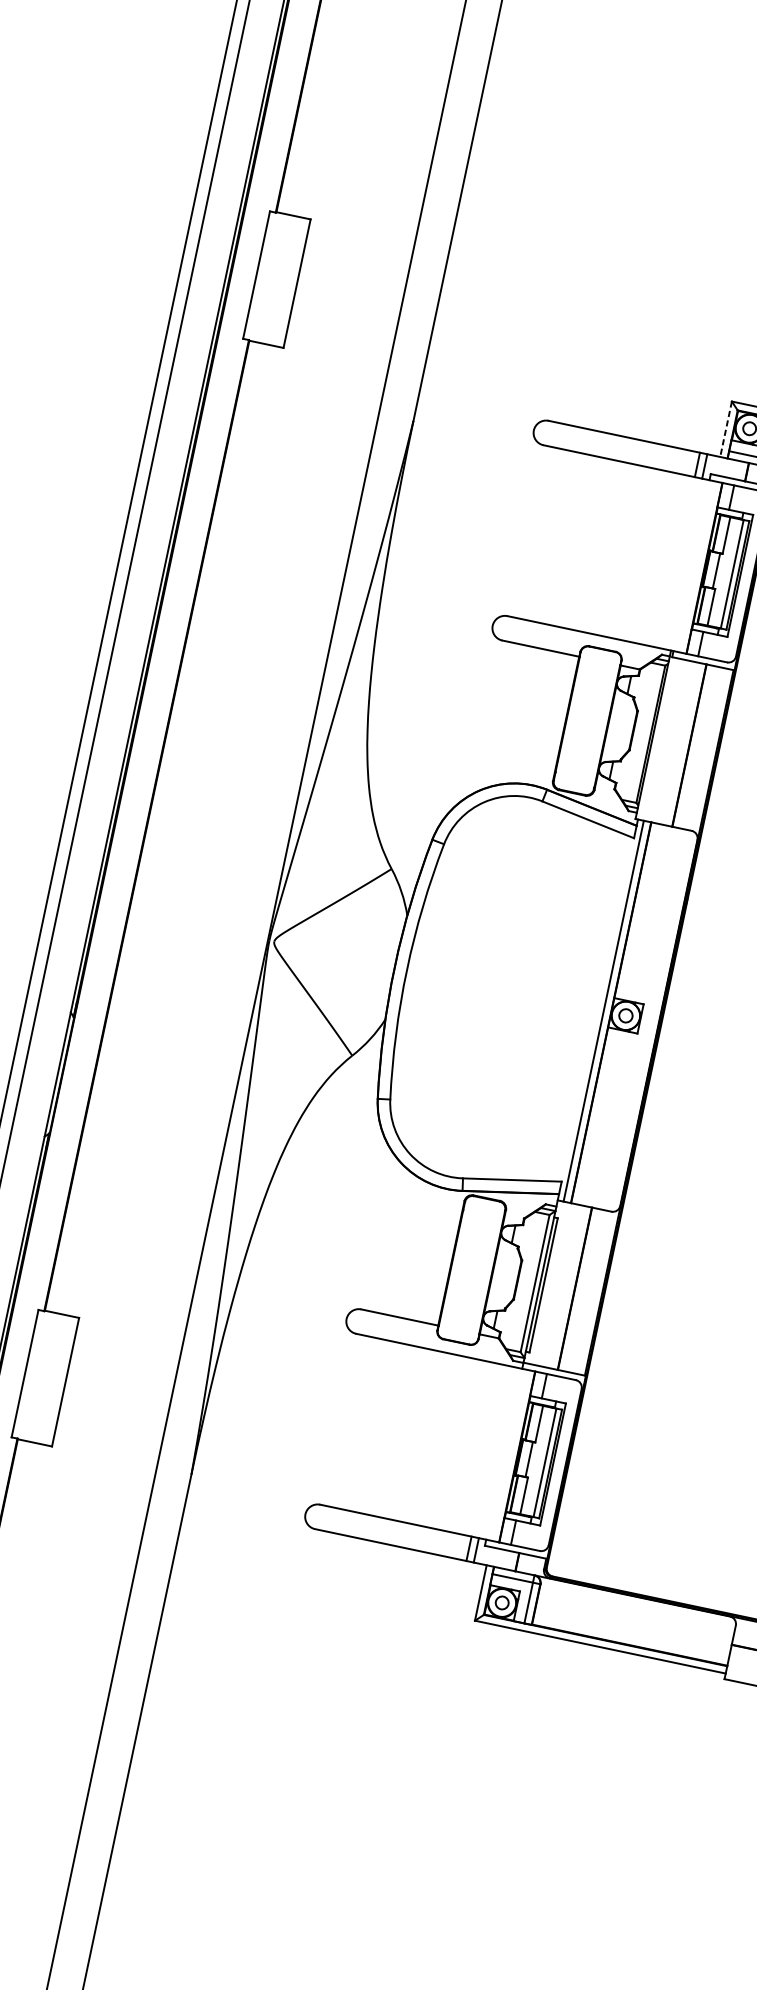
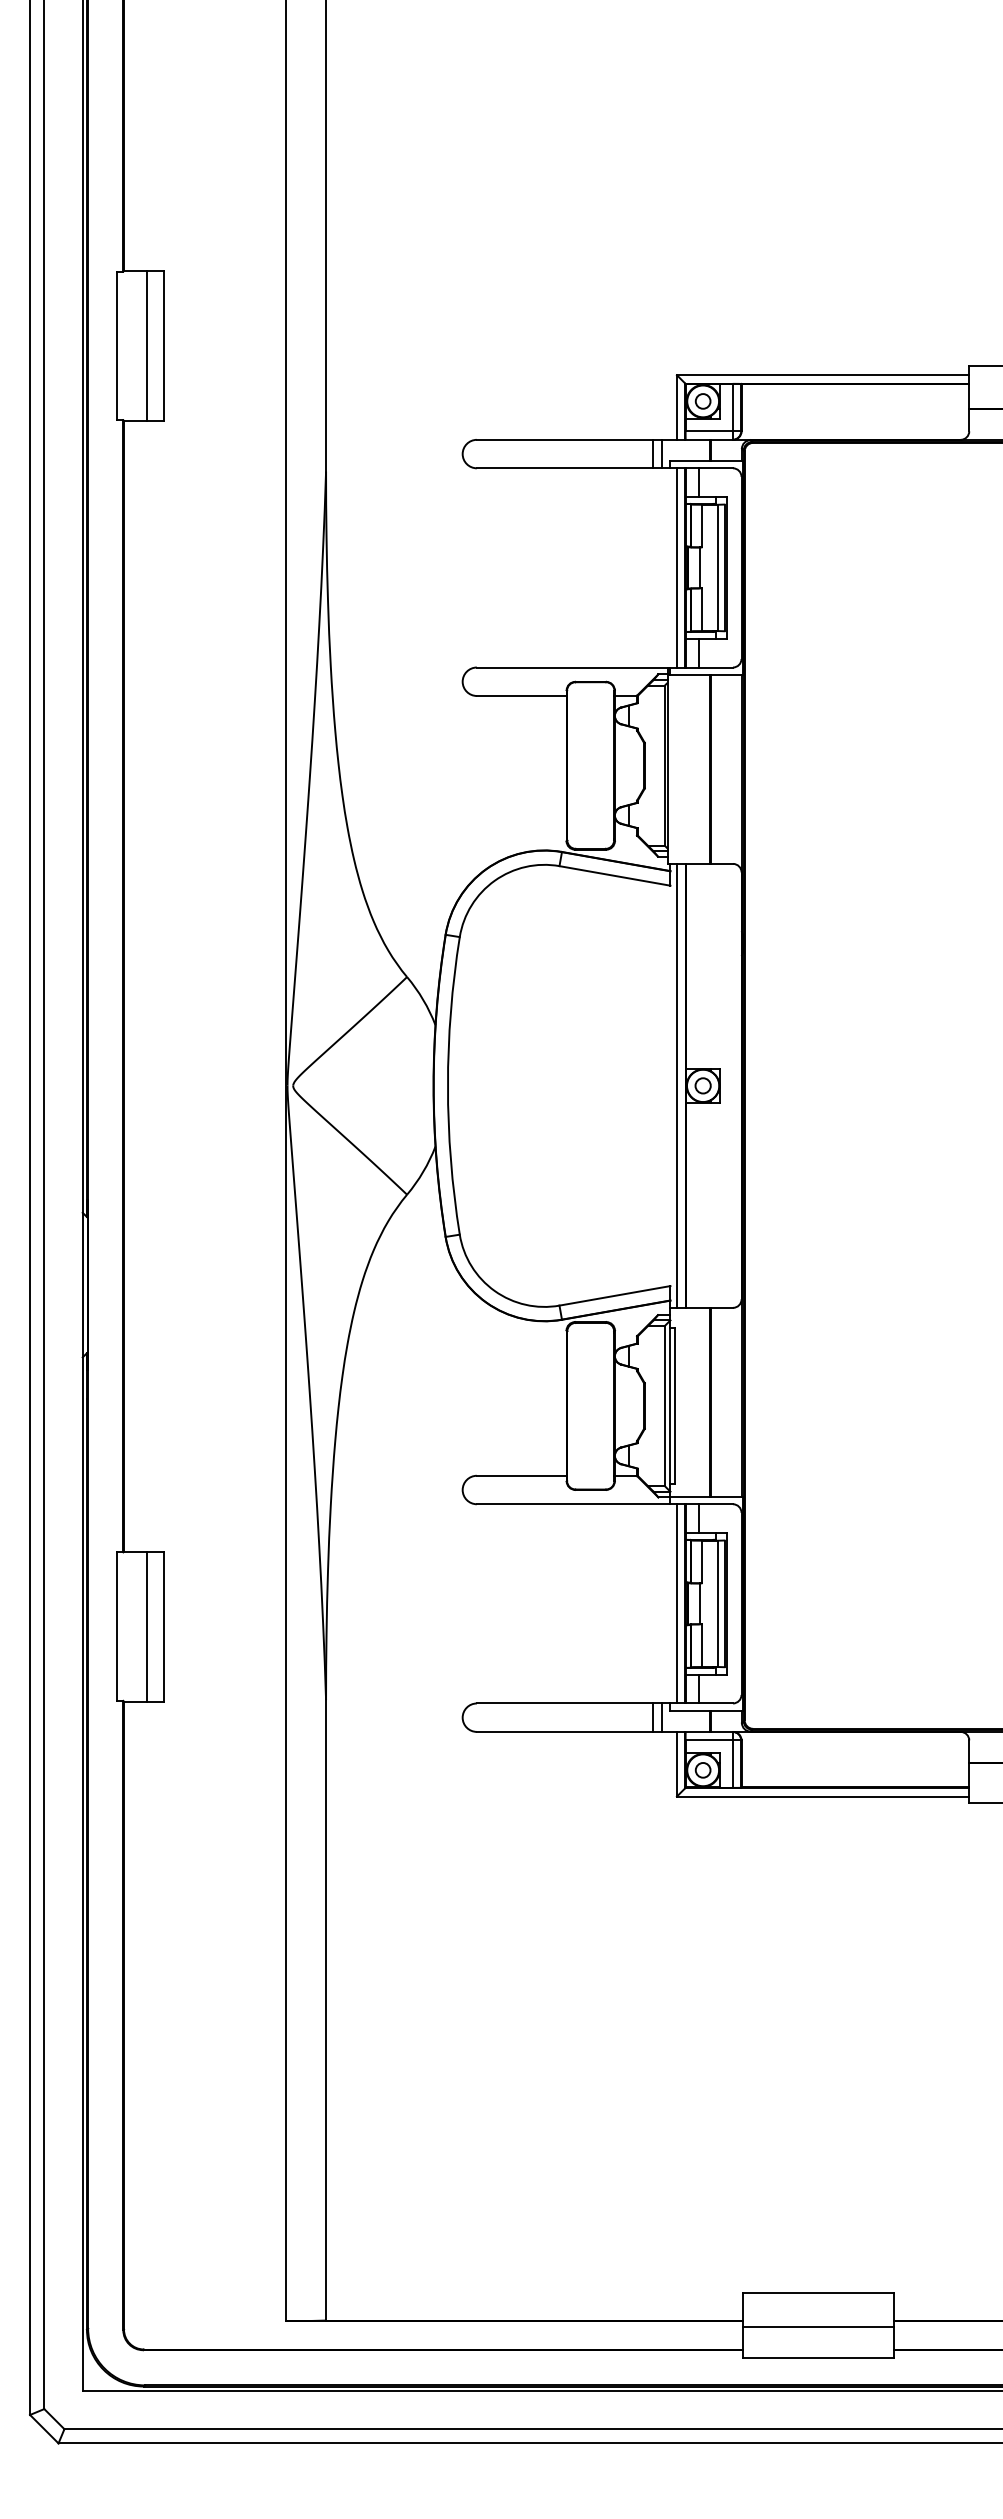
line: (282, 280) -> (146, 345), added
line: (725, 430) -> (676, 408), dashed -> solid
line: (696, 566) -> (676, 567), added
line: (50, 1378) -> (146, 1626), added
line: (509, 1455) -> (676, 1603), added

